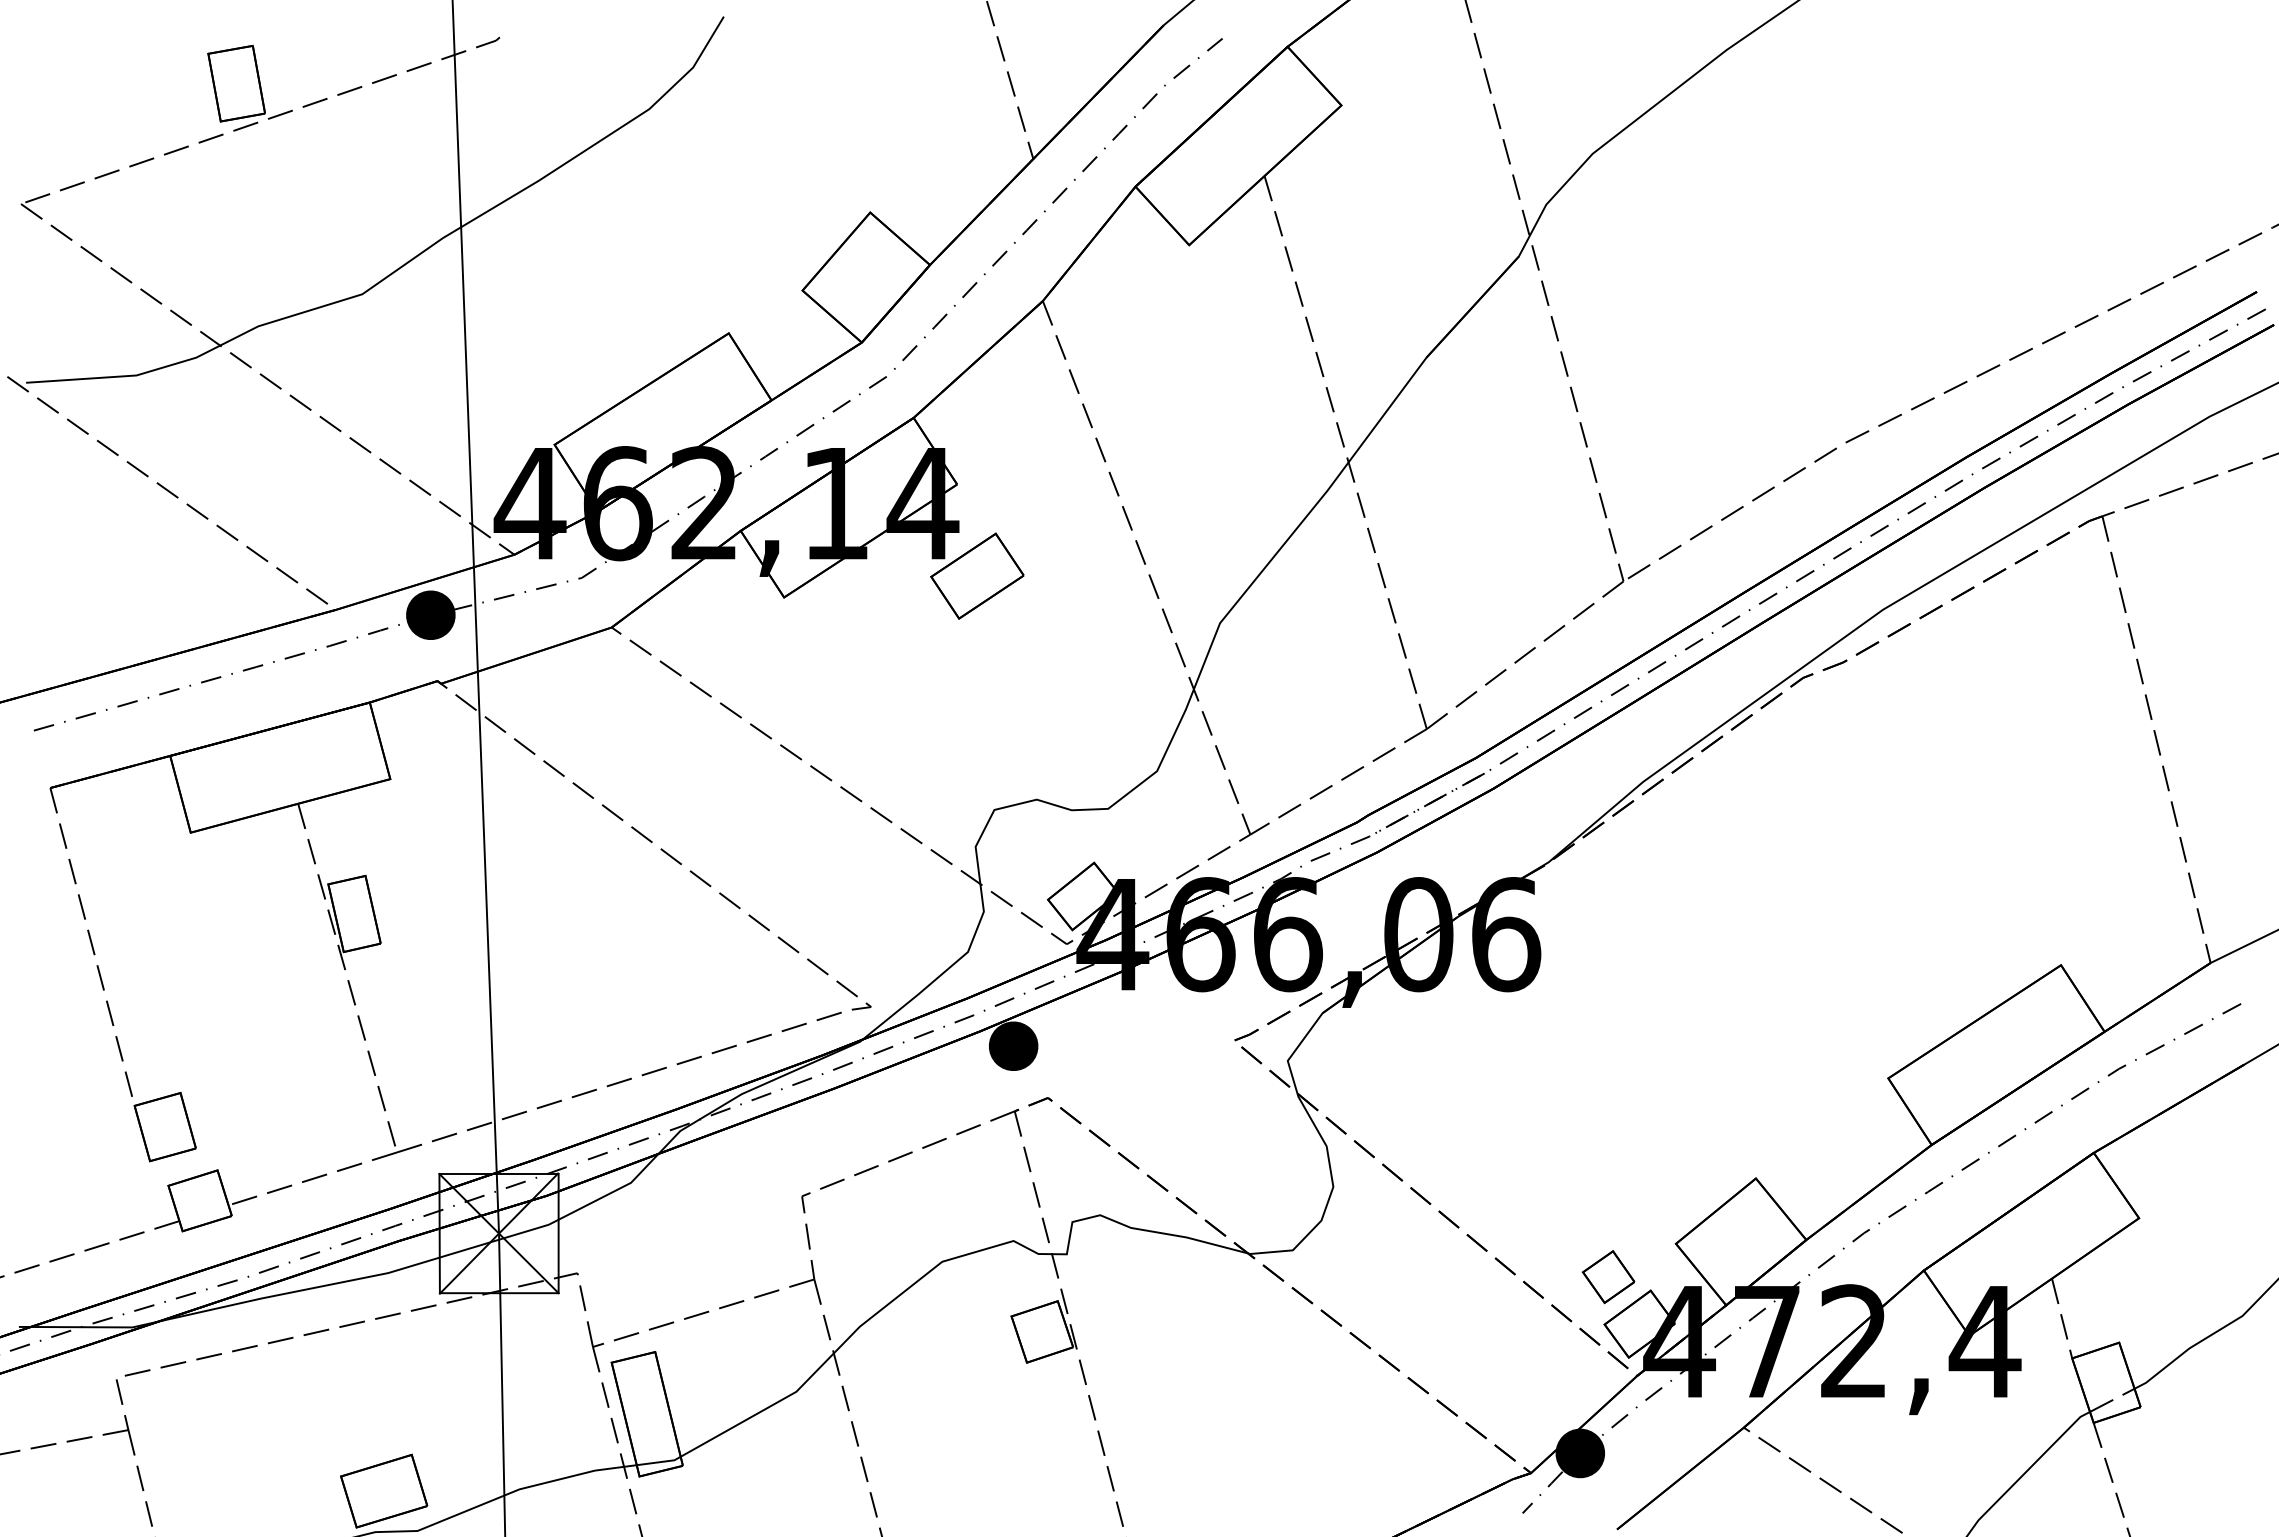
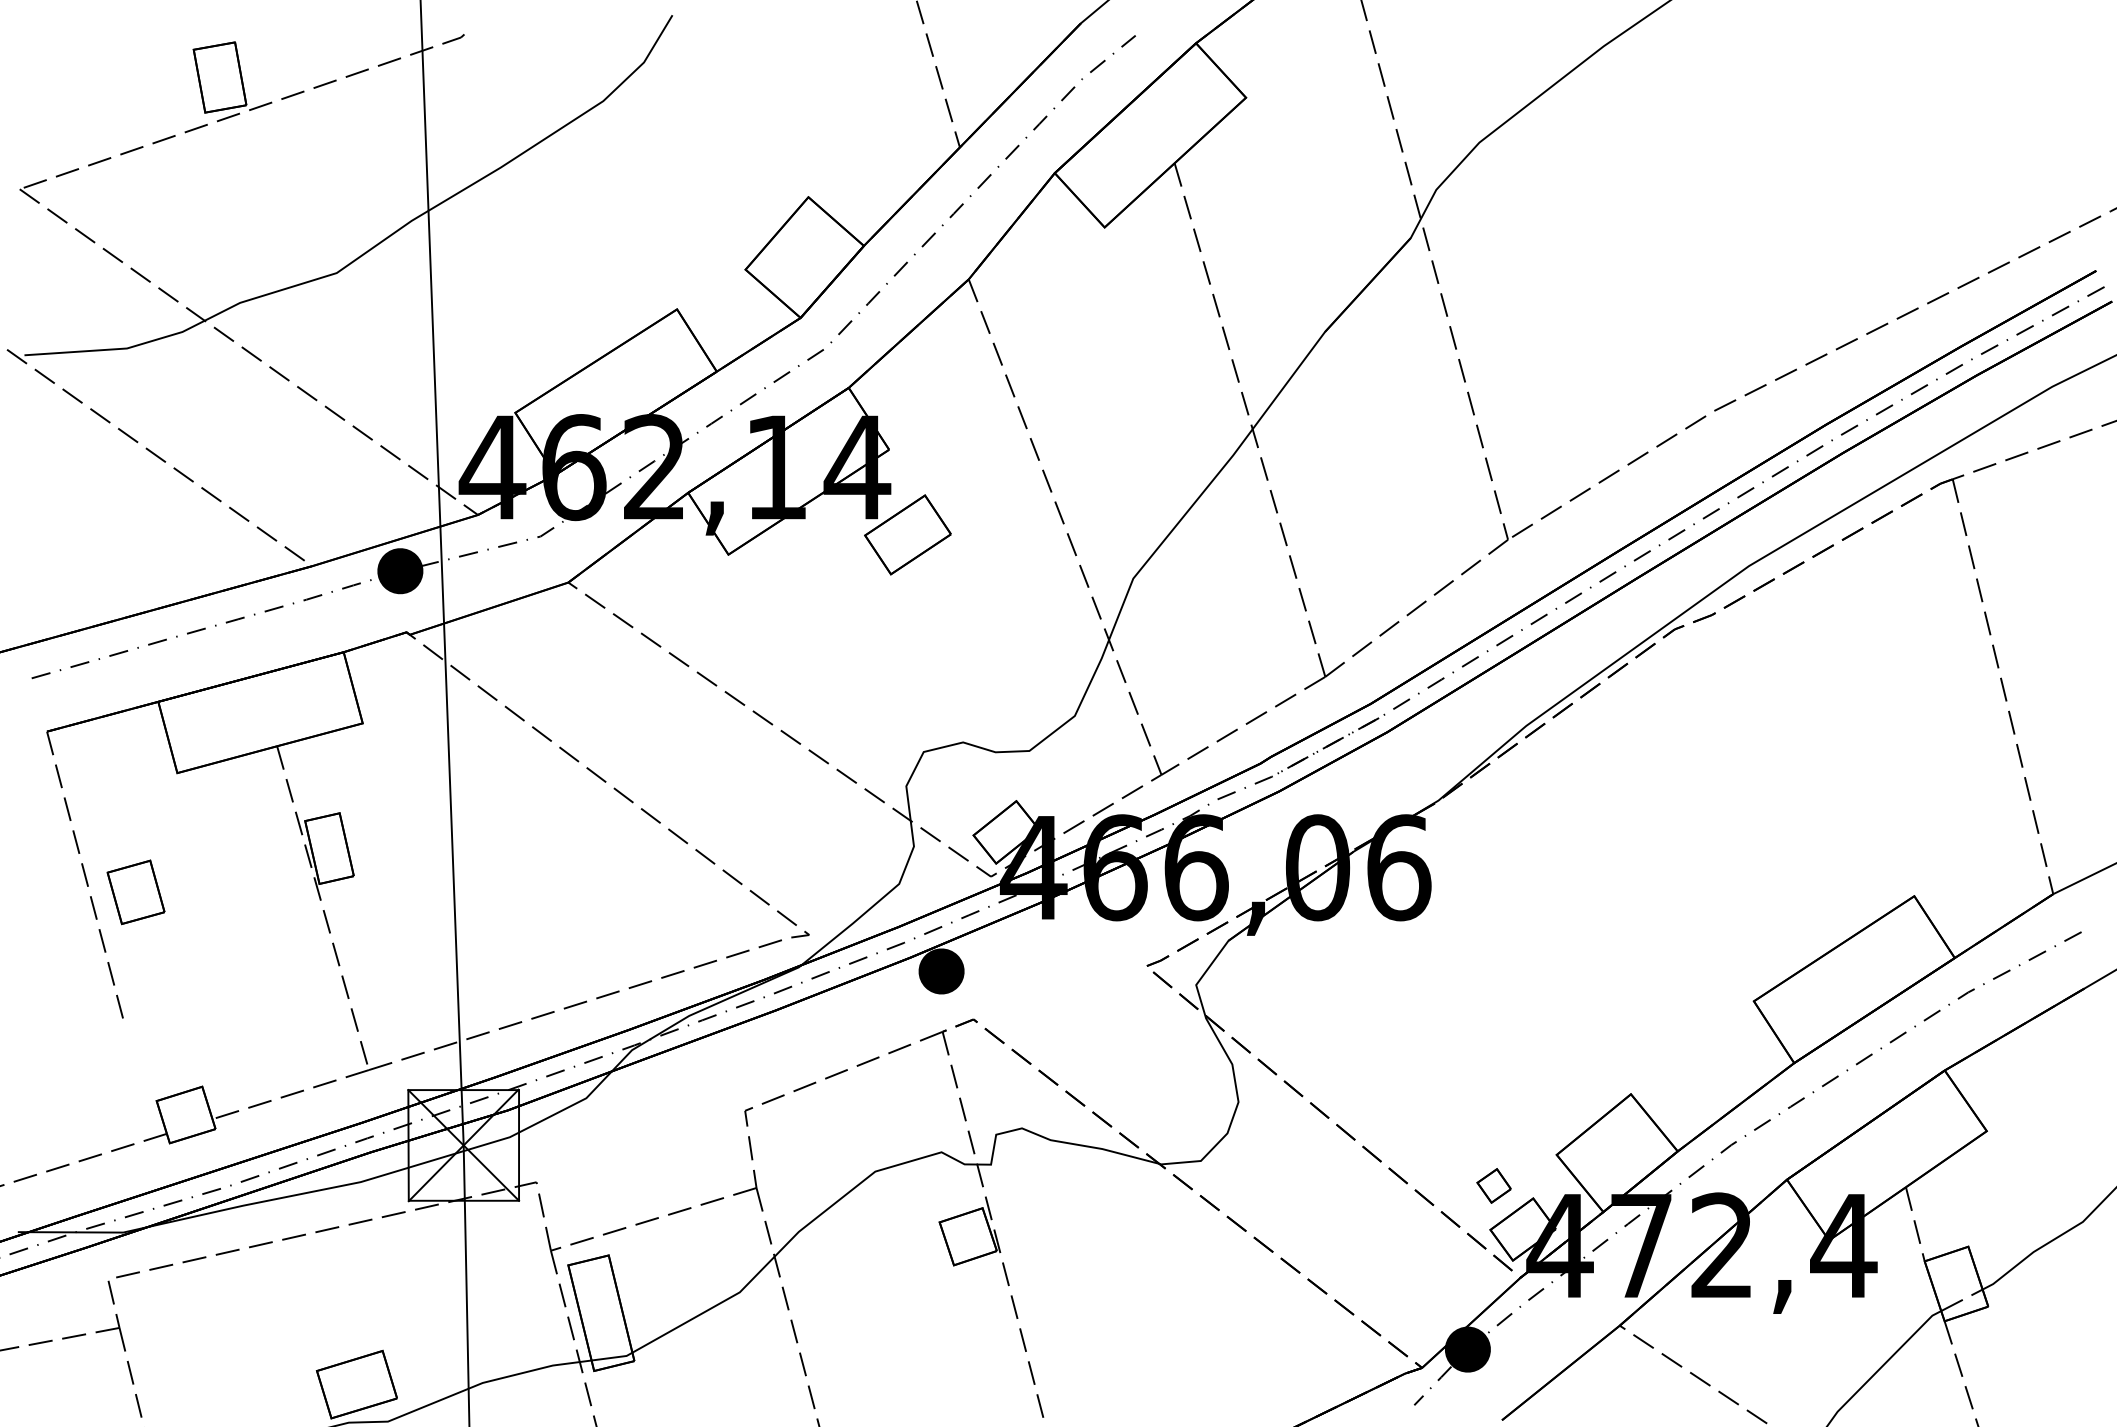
part: (164, 1127) -> (135, 892), moved
part: (1608, 1277) -> (1494, 1186), size x0.7

